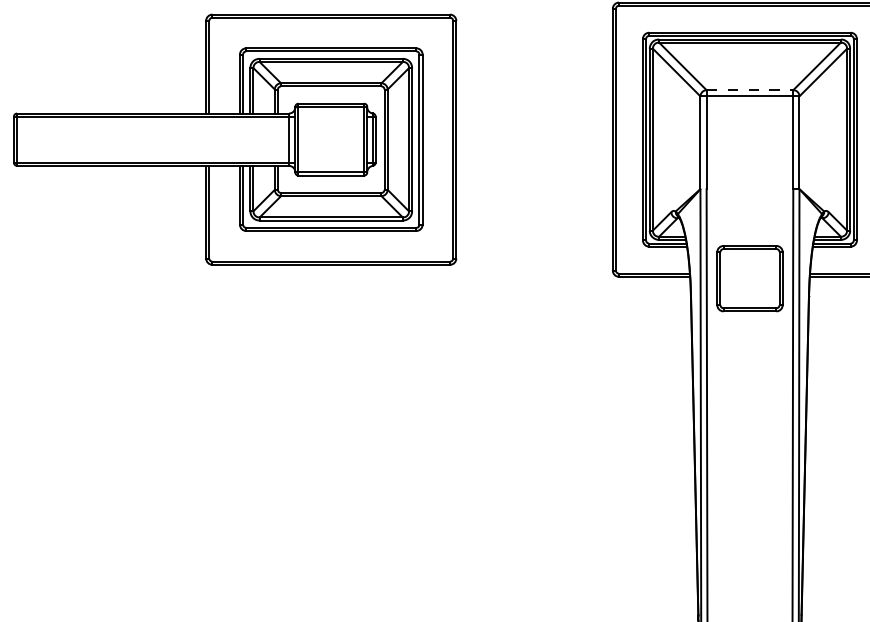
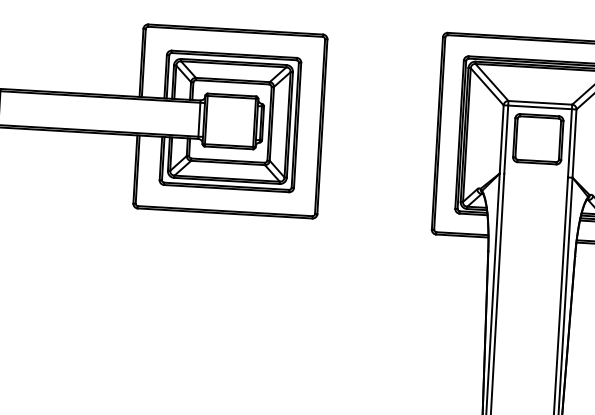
line: (750, 90) -> (540, 103), dashed -> solid
part: (749, 278) -> (537, 139), moved

